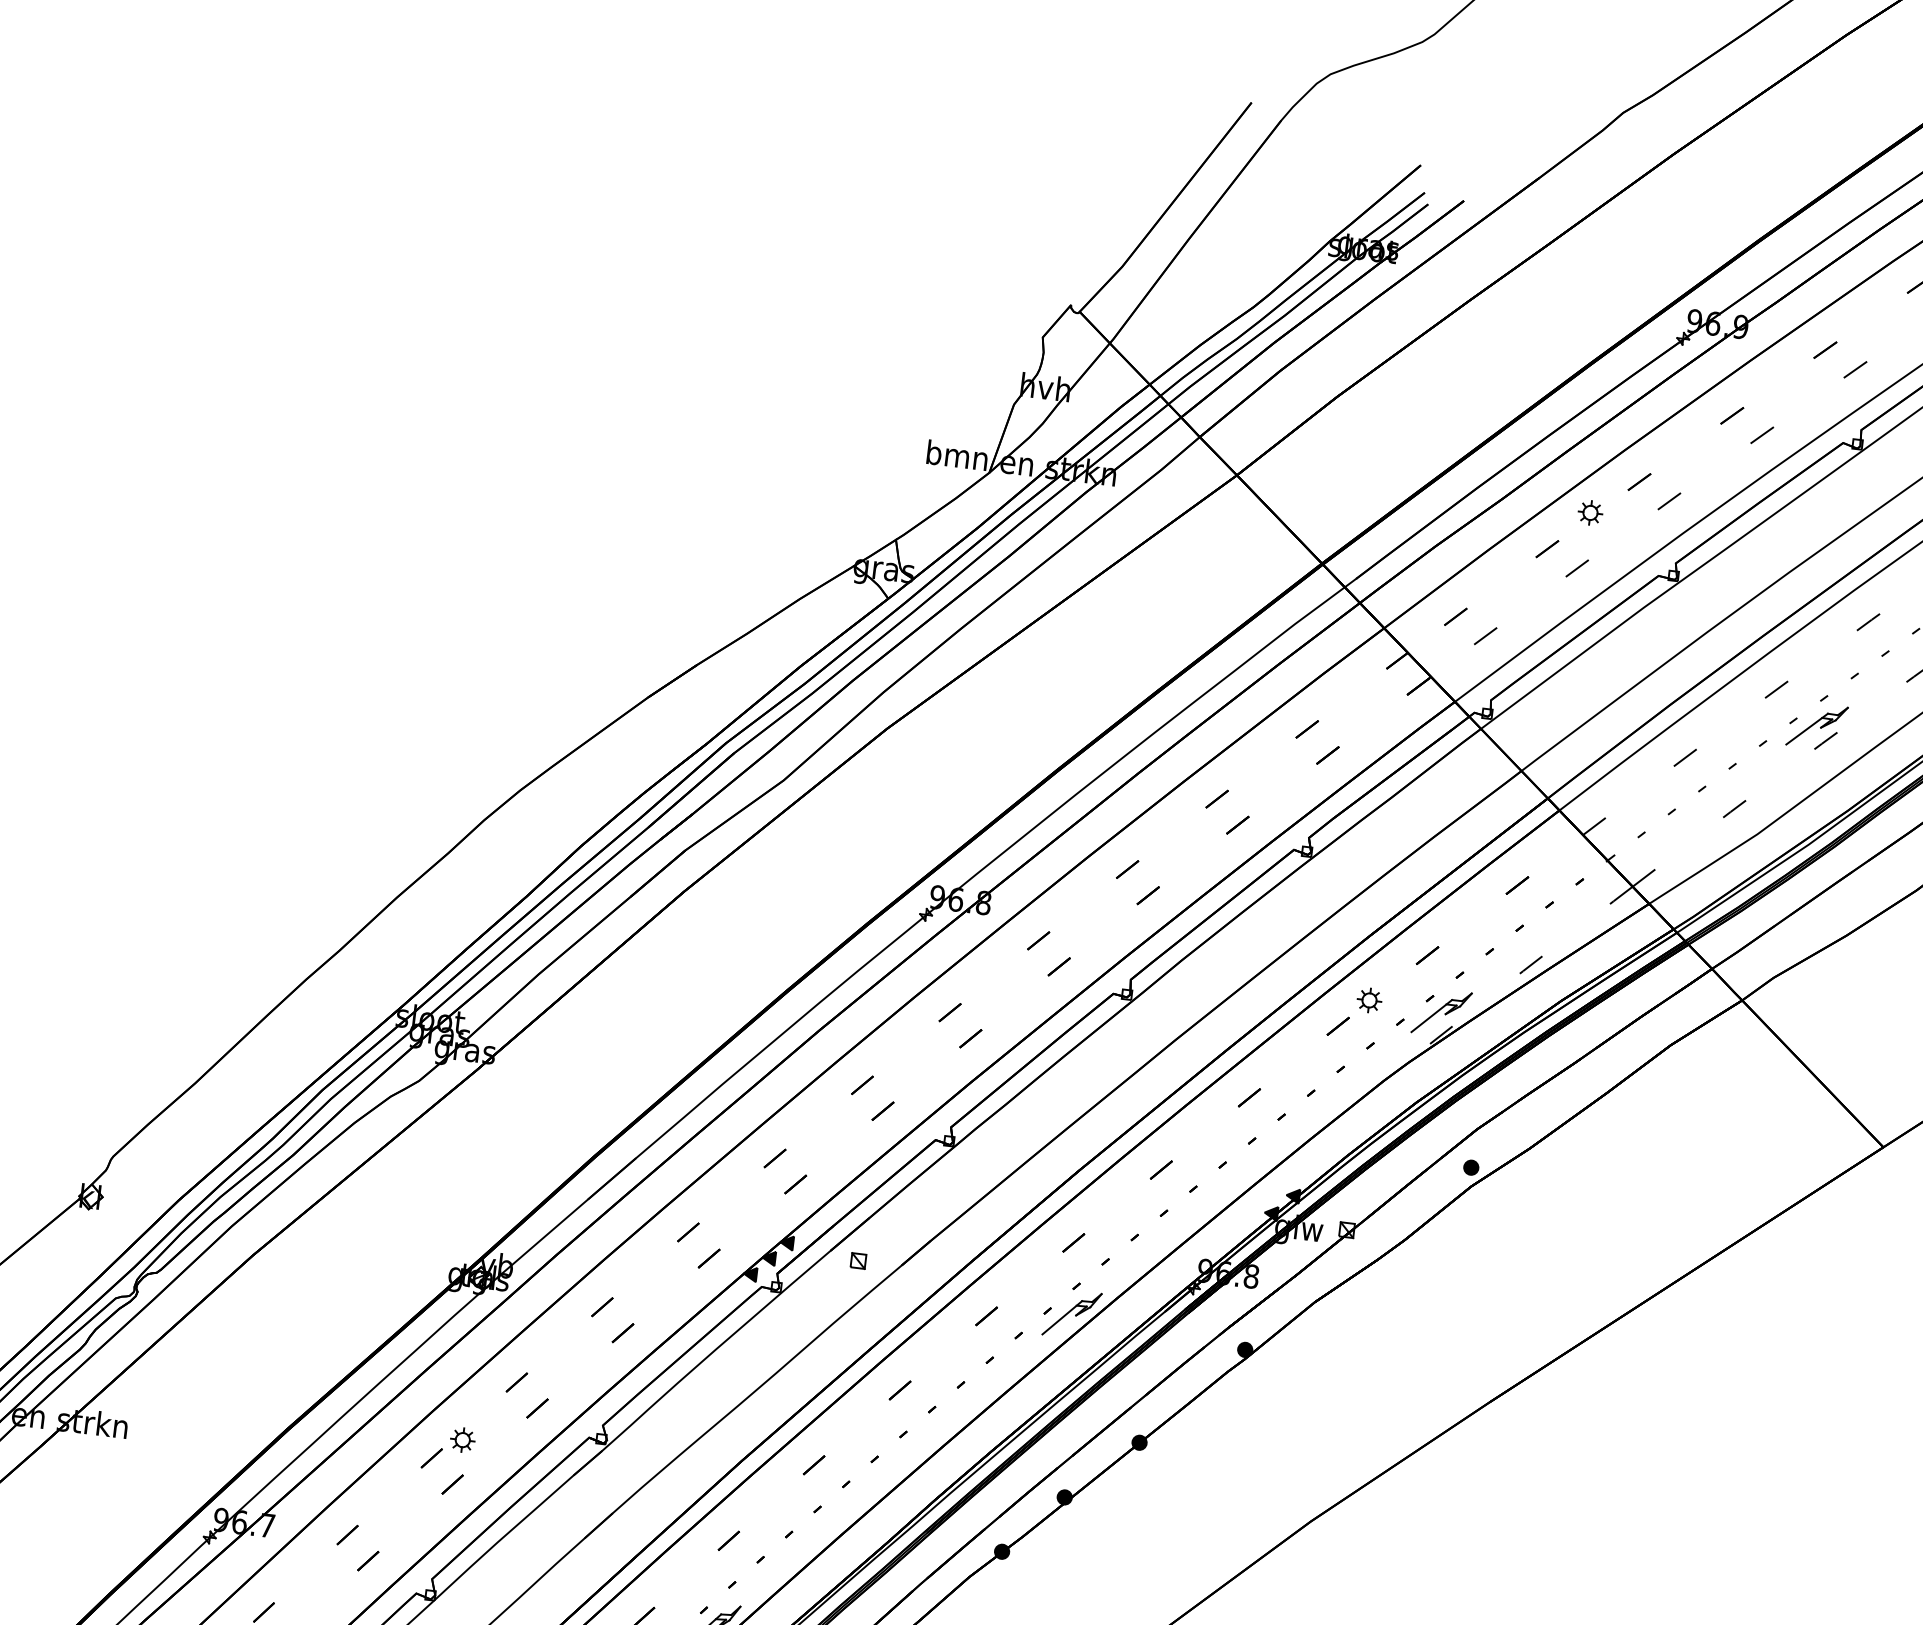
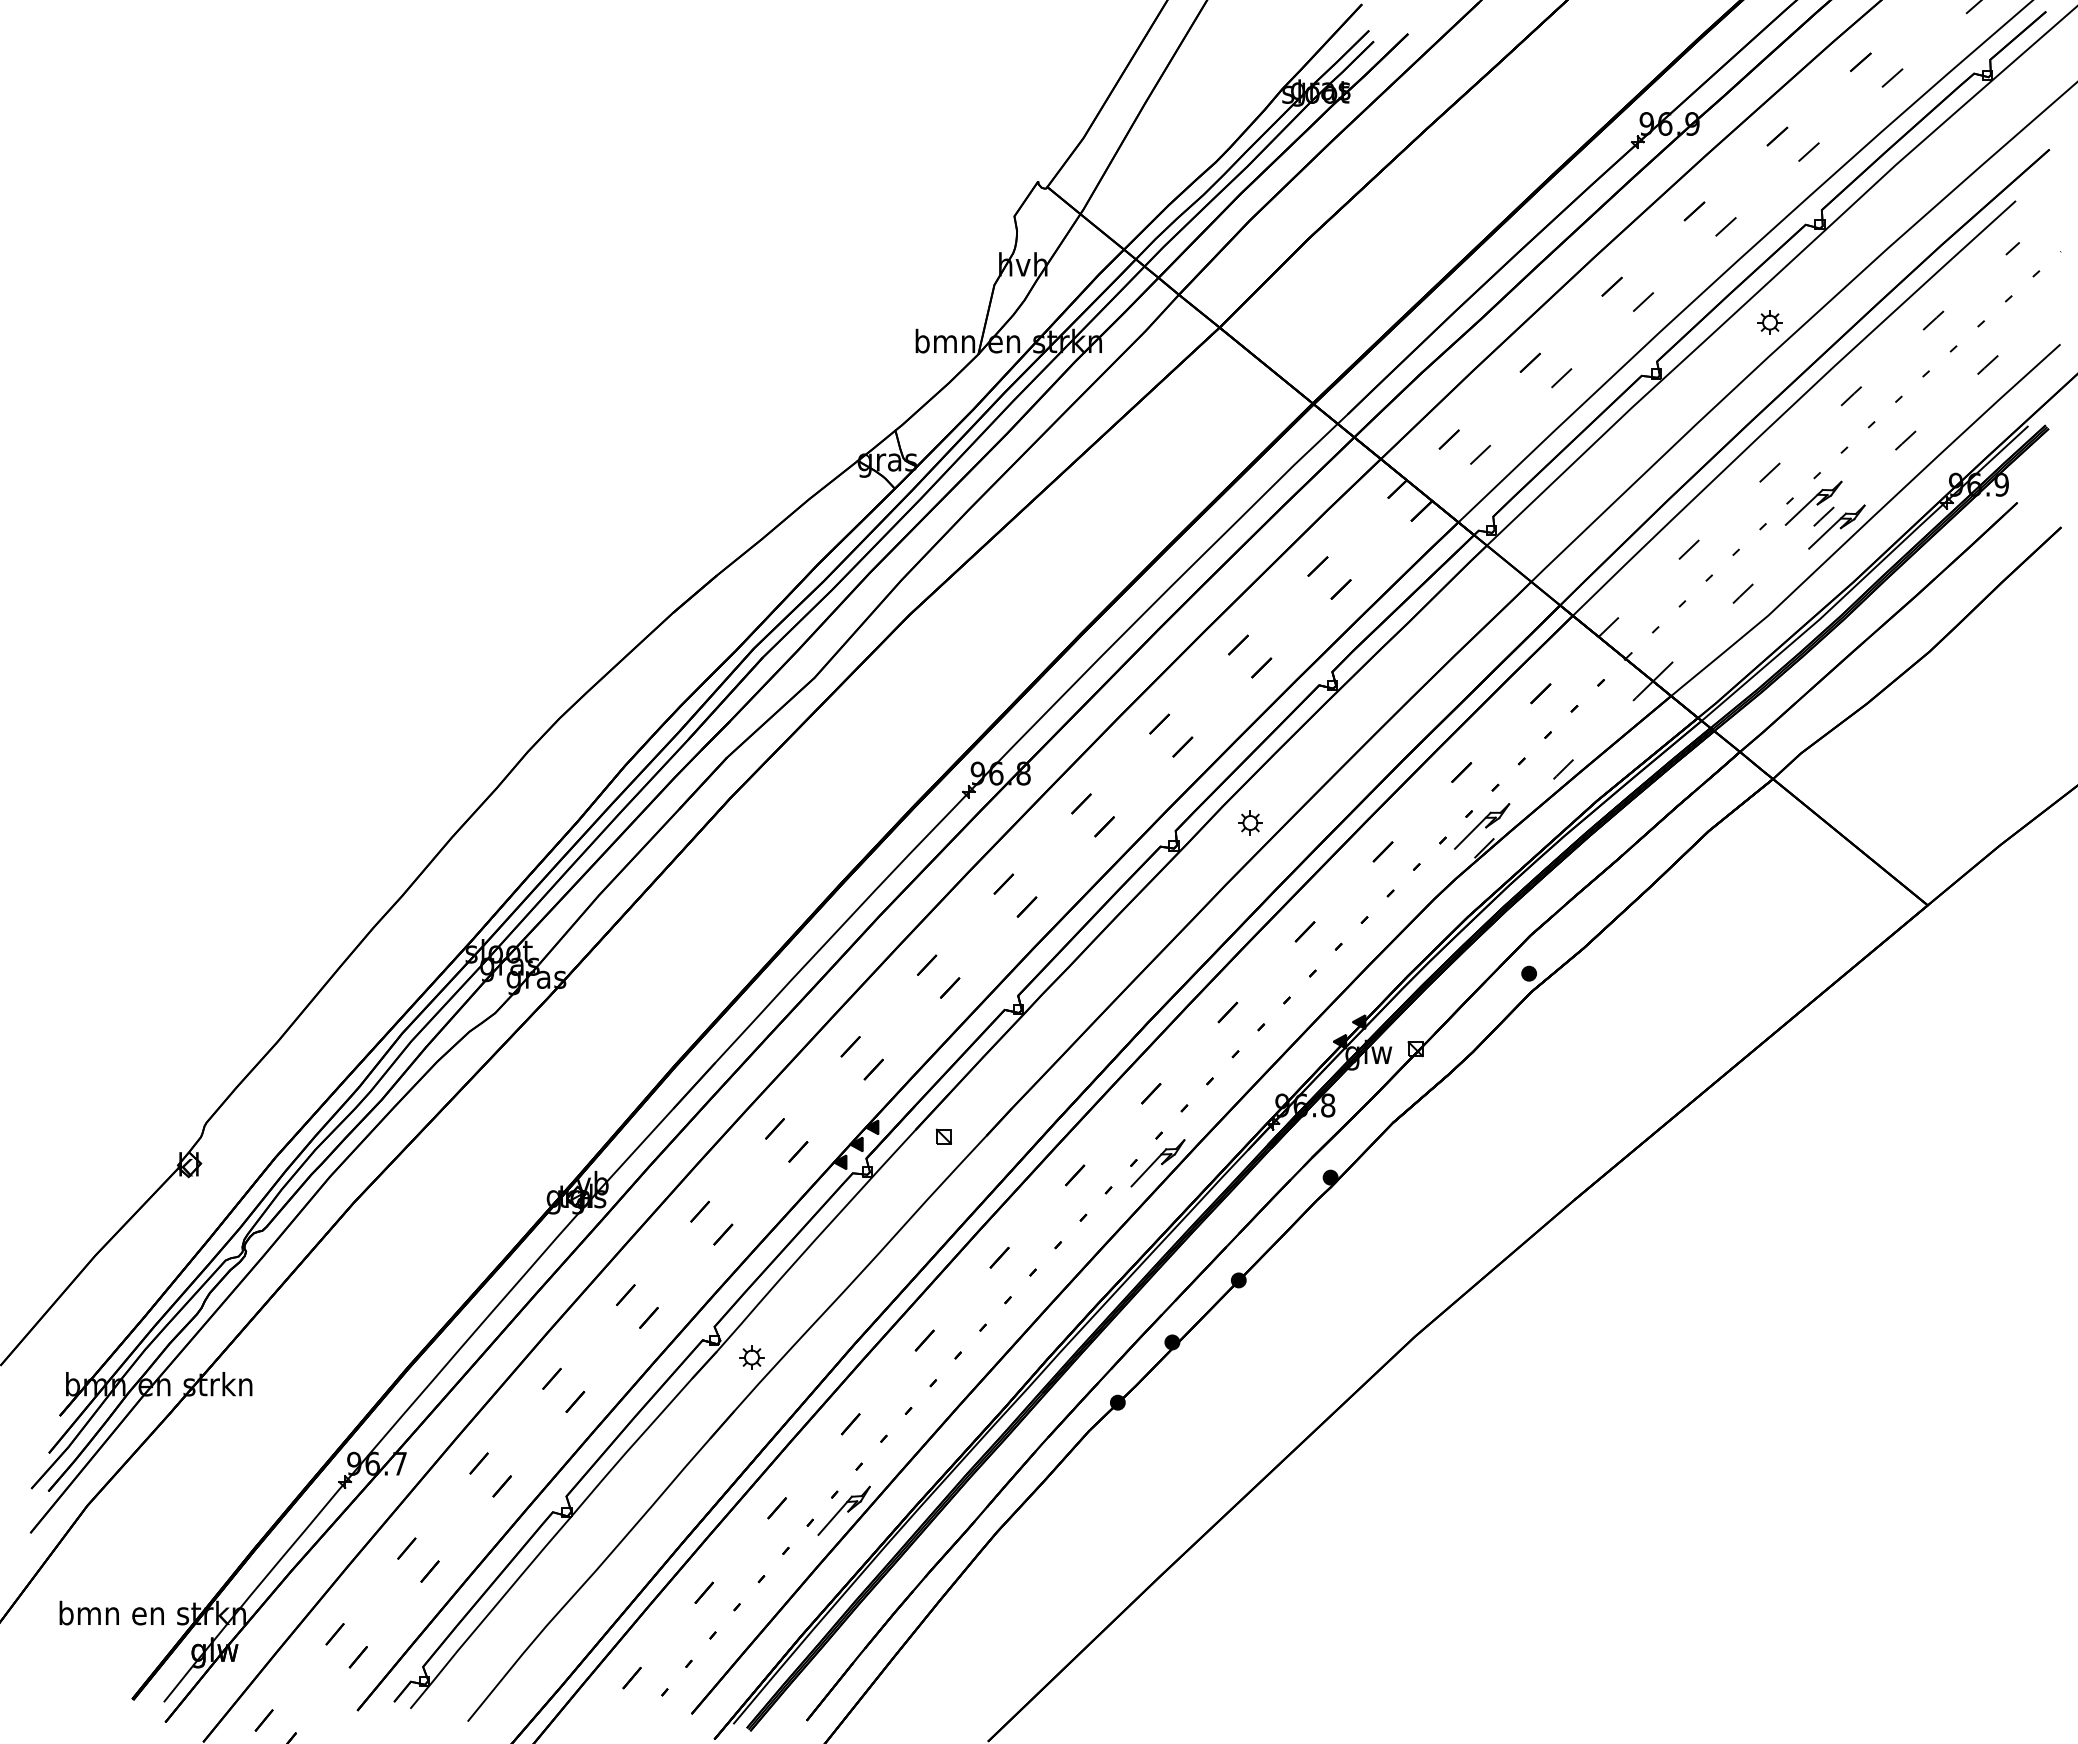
part: (1589, 512) -> (1769, 322), moved
part: (1837, 752) -> (1836, 526), added
part: (1369, 999) -> (1250, 822), moved
part: (462, 1440) -> (751, 1357), moved

